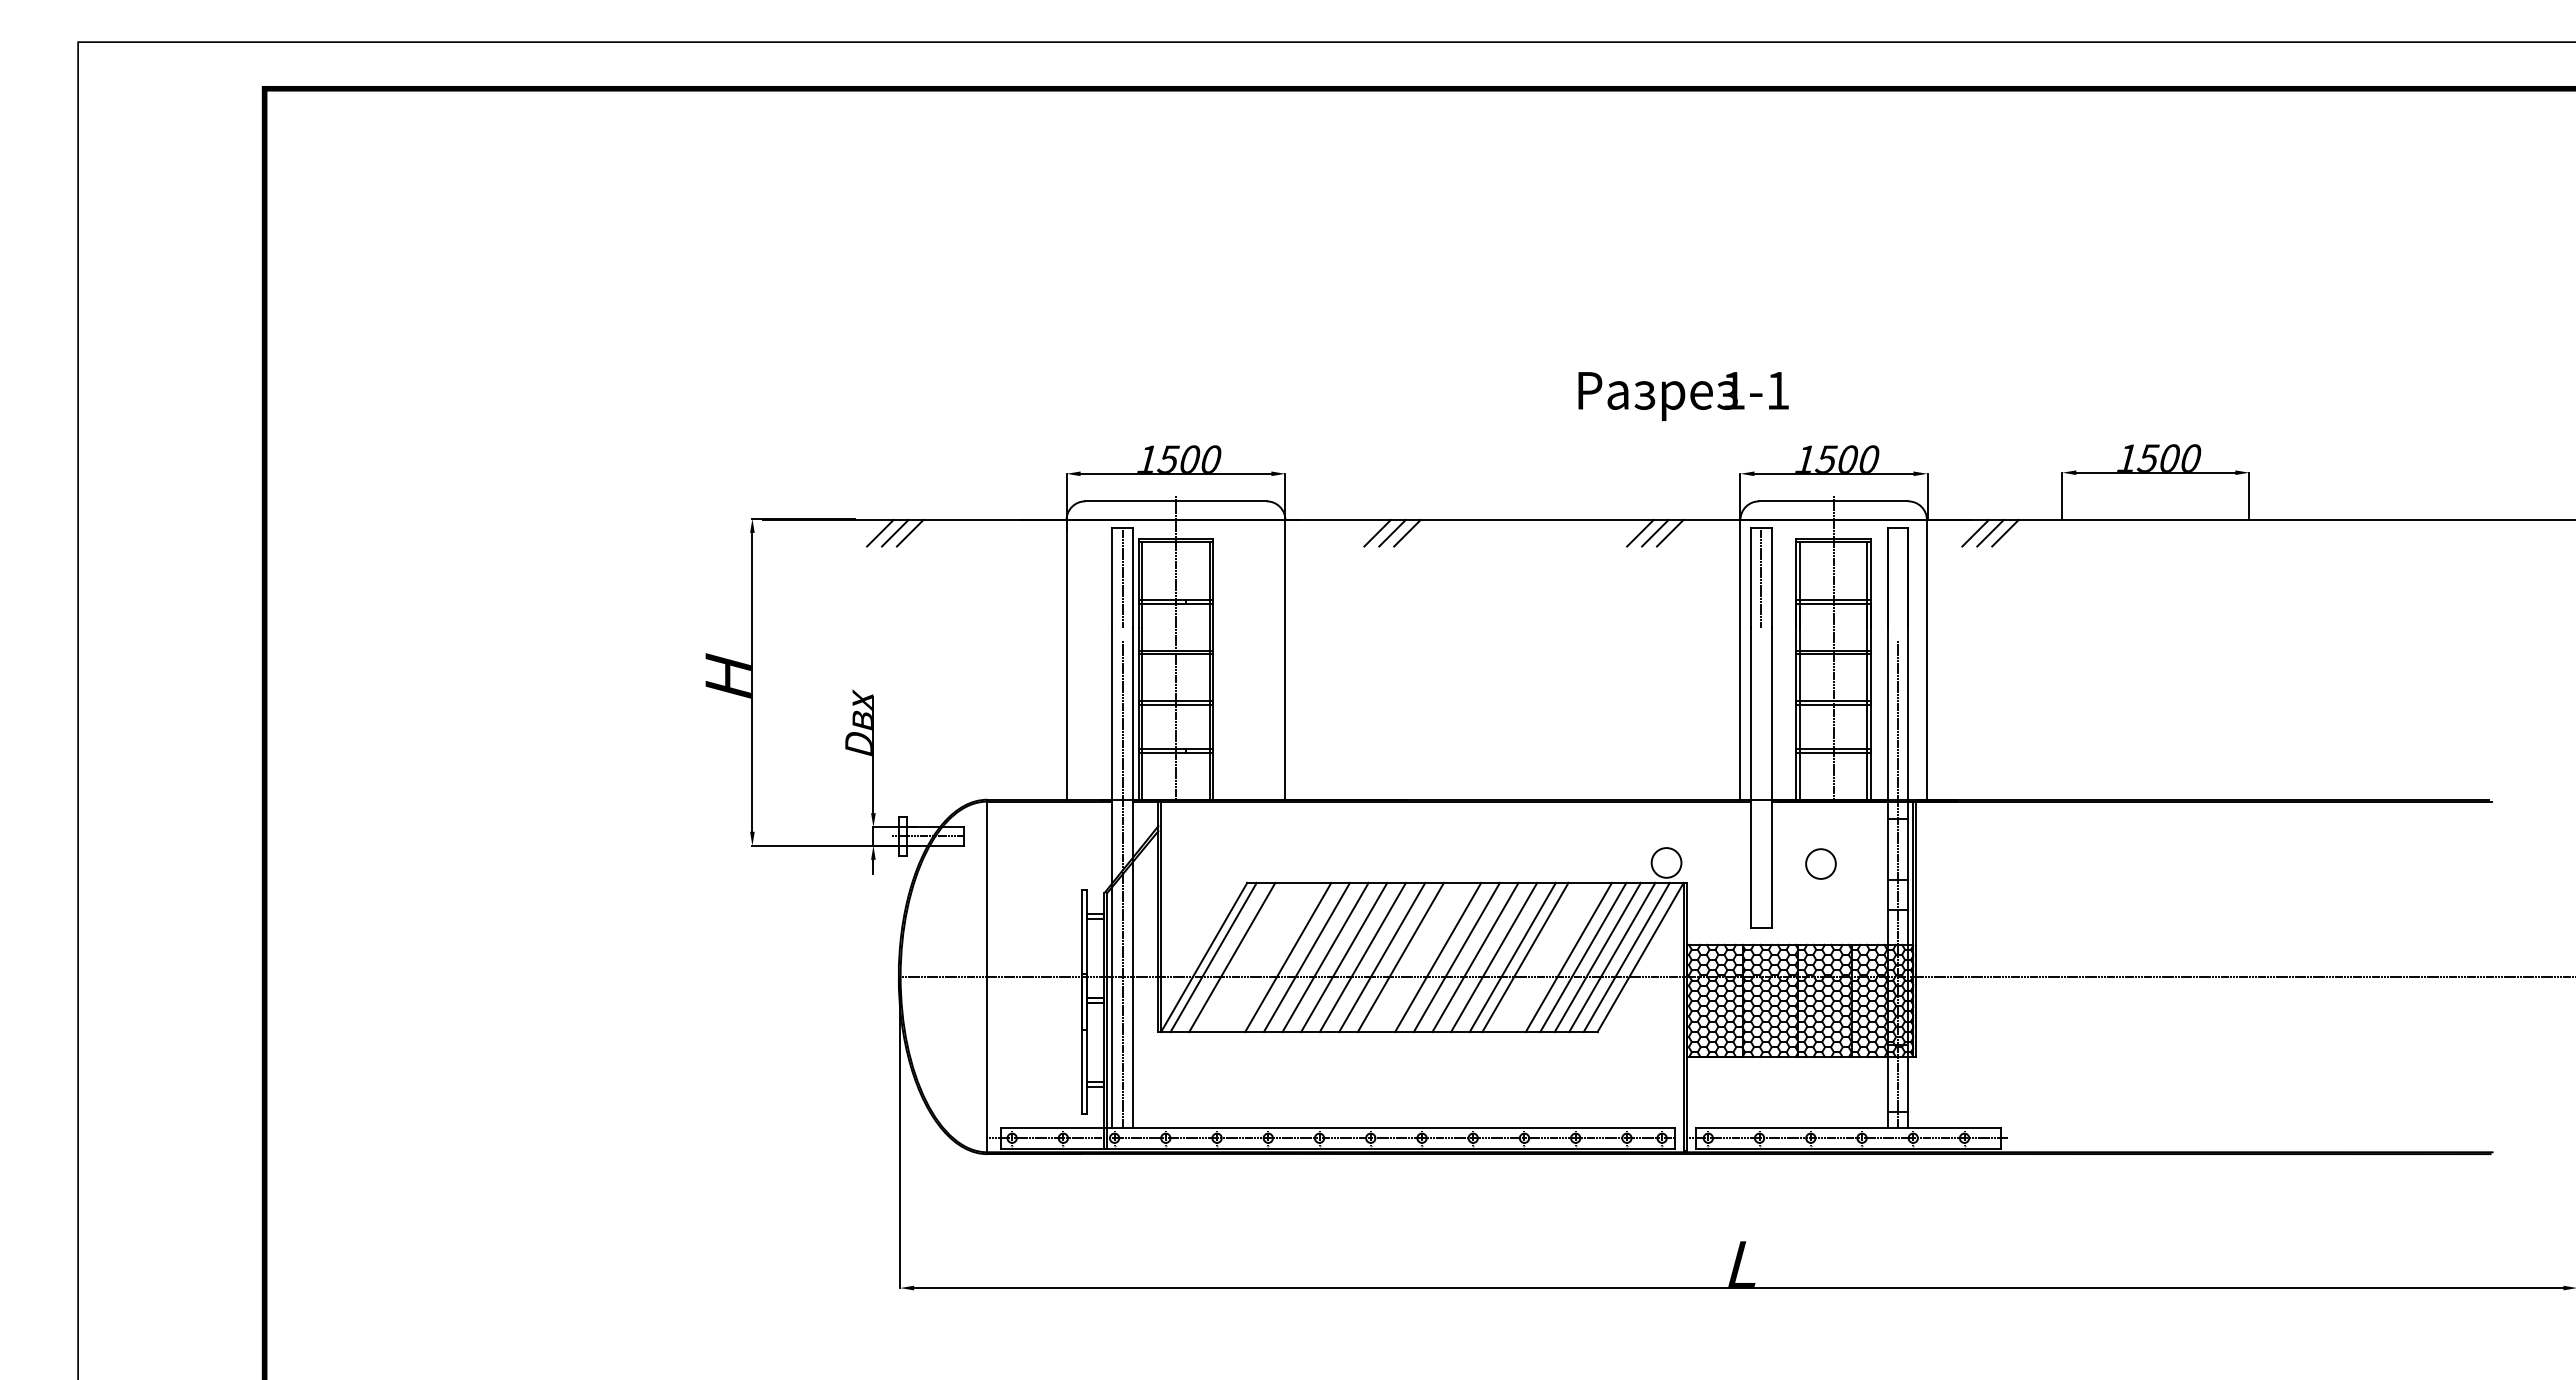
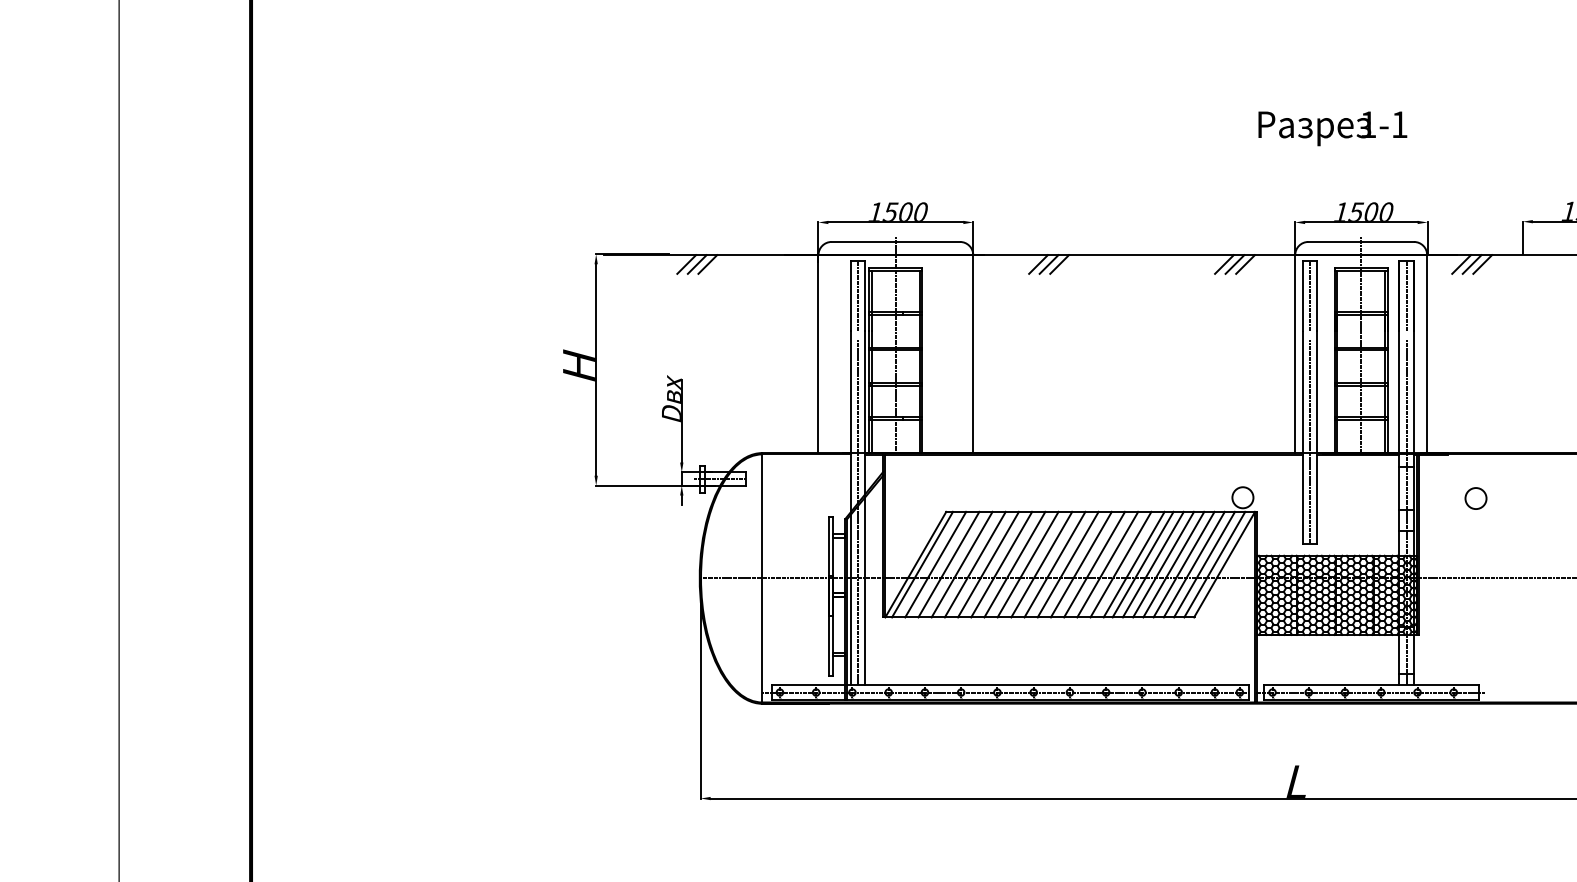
text: (1683, 396) -> (1332, 128), moved
line: (1898, 577) -> (1407, 295), added
line: (1761, 783) -> (1310, 441), added
circle: (1820, 863) -> (1475, 498), moved
line: (1250, 957) -> (948, 564), added
line: (1269, 957) -> (962, 564), added
line: (1419, 957) -> (1068, 564), added
line: (1539, 957) -> (1153, 564), added
line: (1554, 957) -> (1163, 564), added

